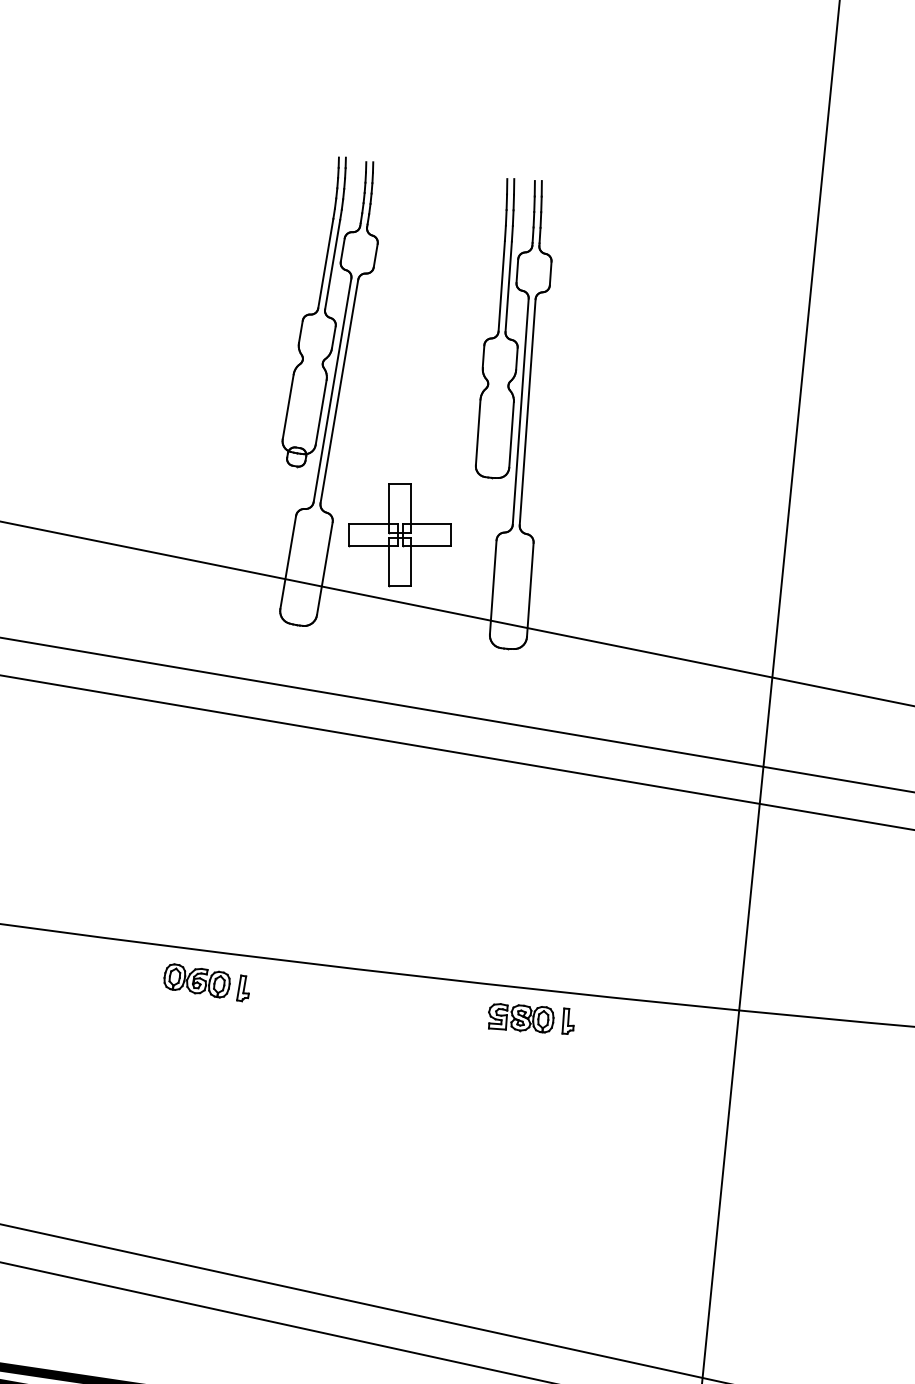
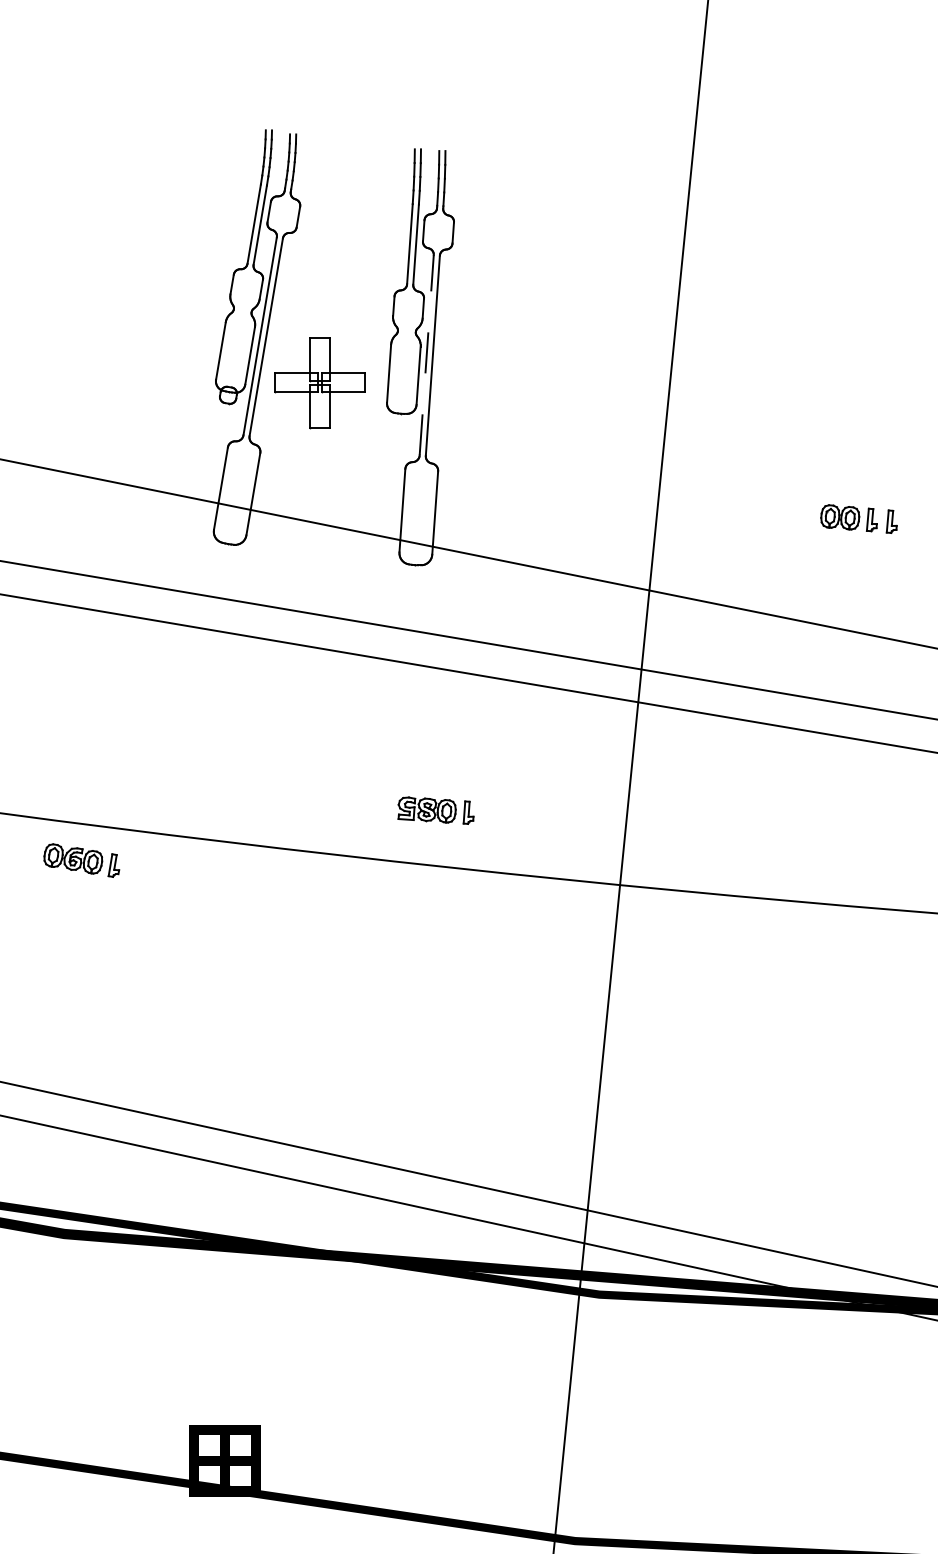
line: (520, 410) -> (426, 354), solid -> dashed
part: (399, 536) -> (319, 383), moved
part: (206, 982) -> (81, 860), moved
part: (530, 1018) -> (435, 810), moved

